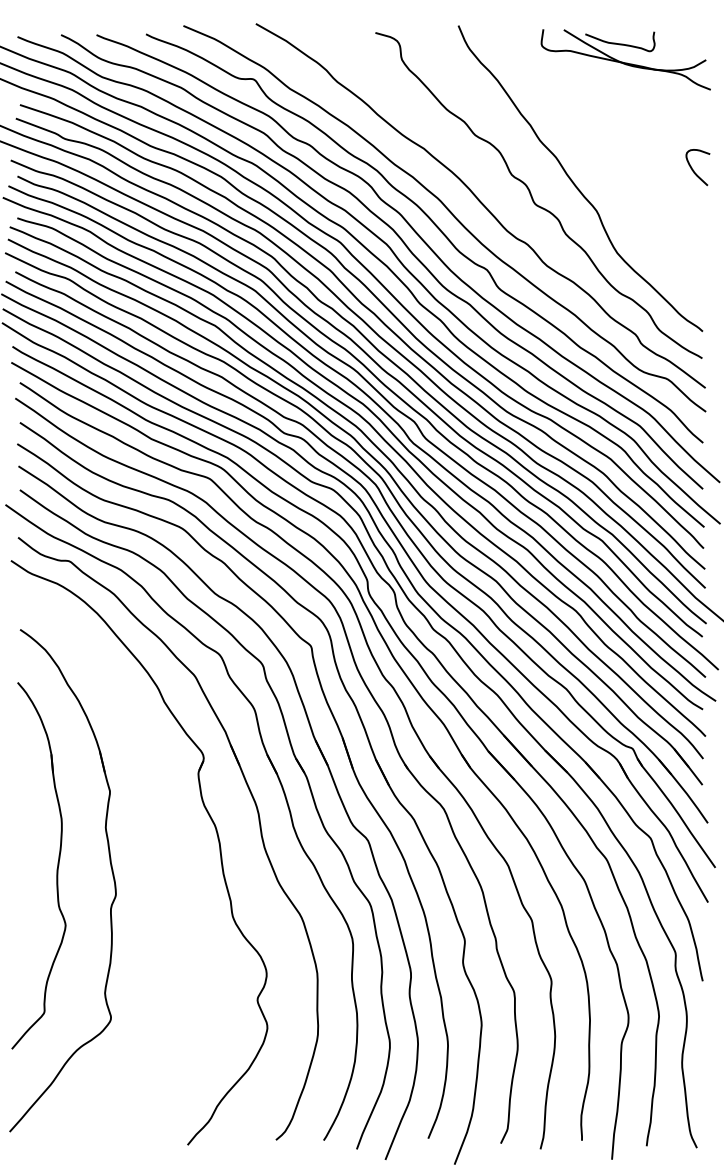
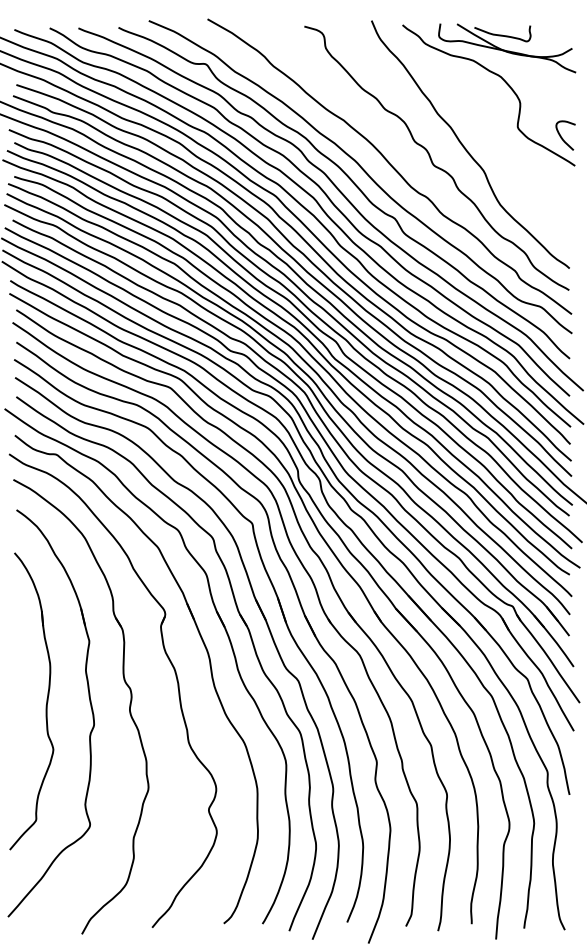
curve: (622, 101) -> (504, 82), added
part: (159, 872) -> (129, 706), added

